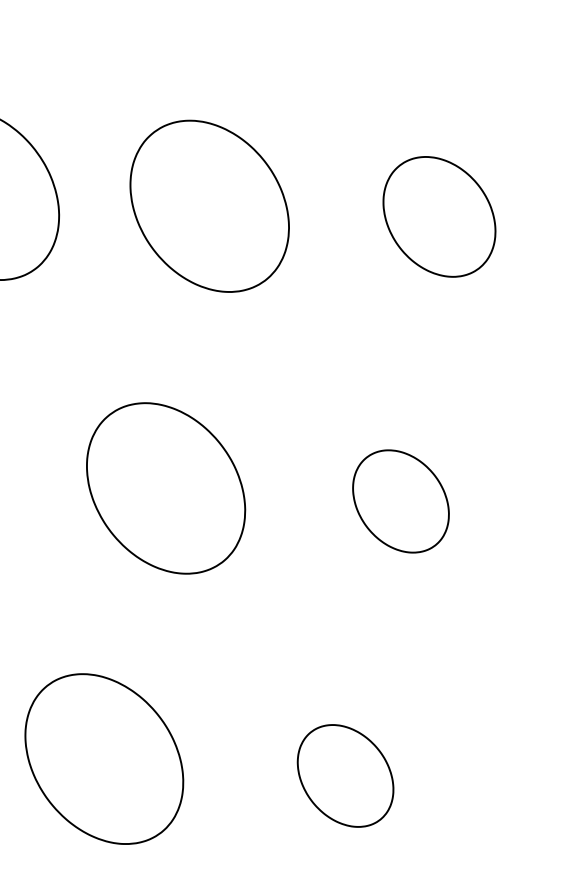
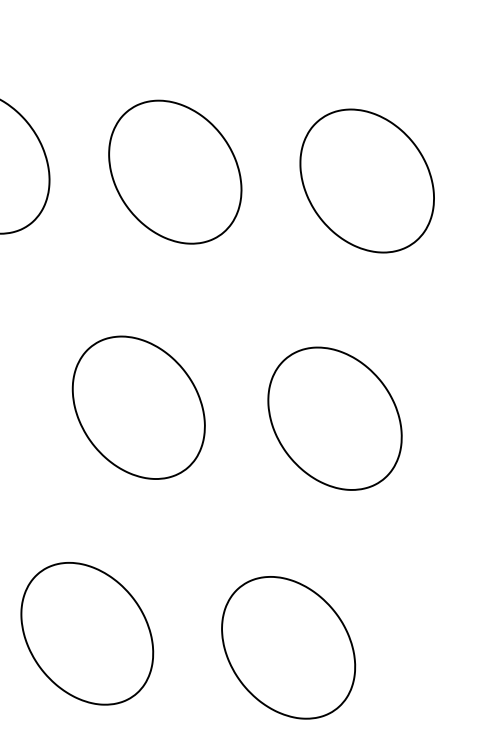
part: (438, 216) -> (366, 180), size x1.43
part: (400, 501) -> (334, 418), size x1.67
part: (345, 775) -> (288, 647), size x1.67

